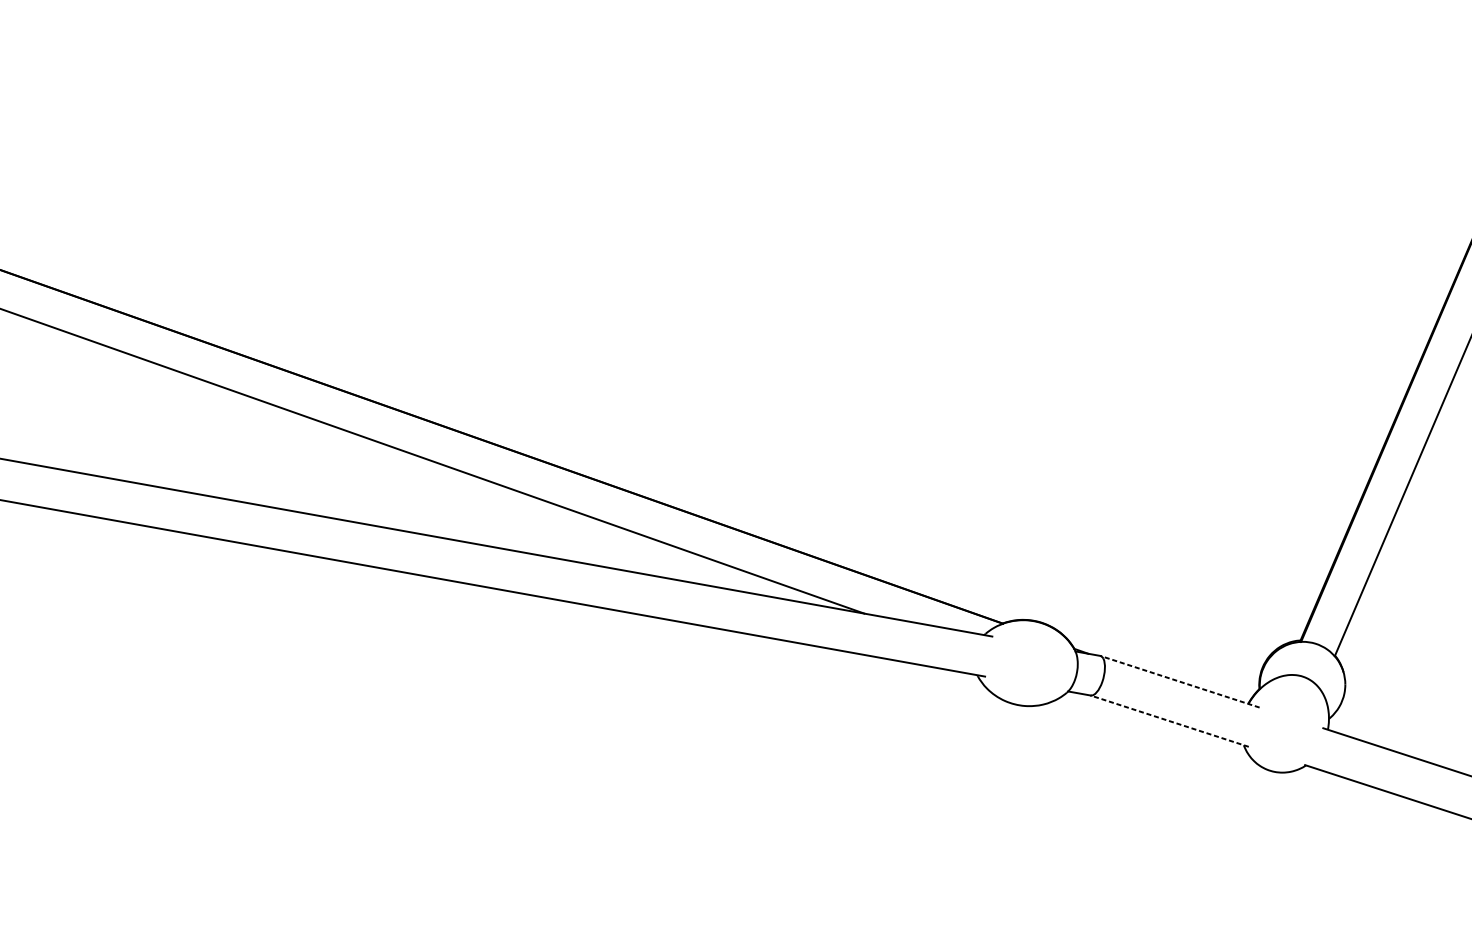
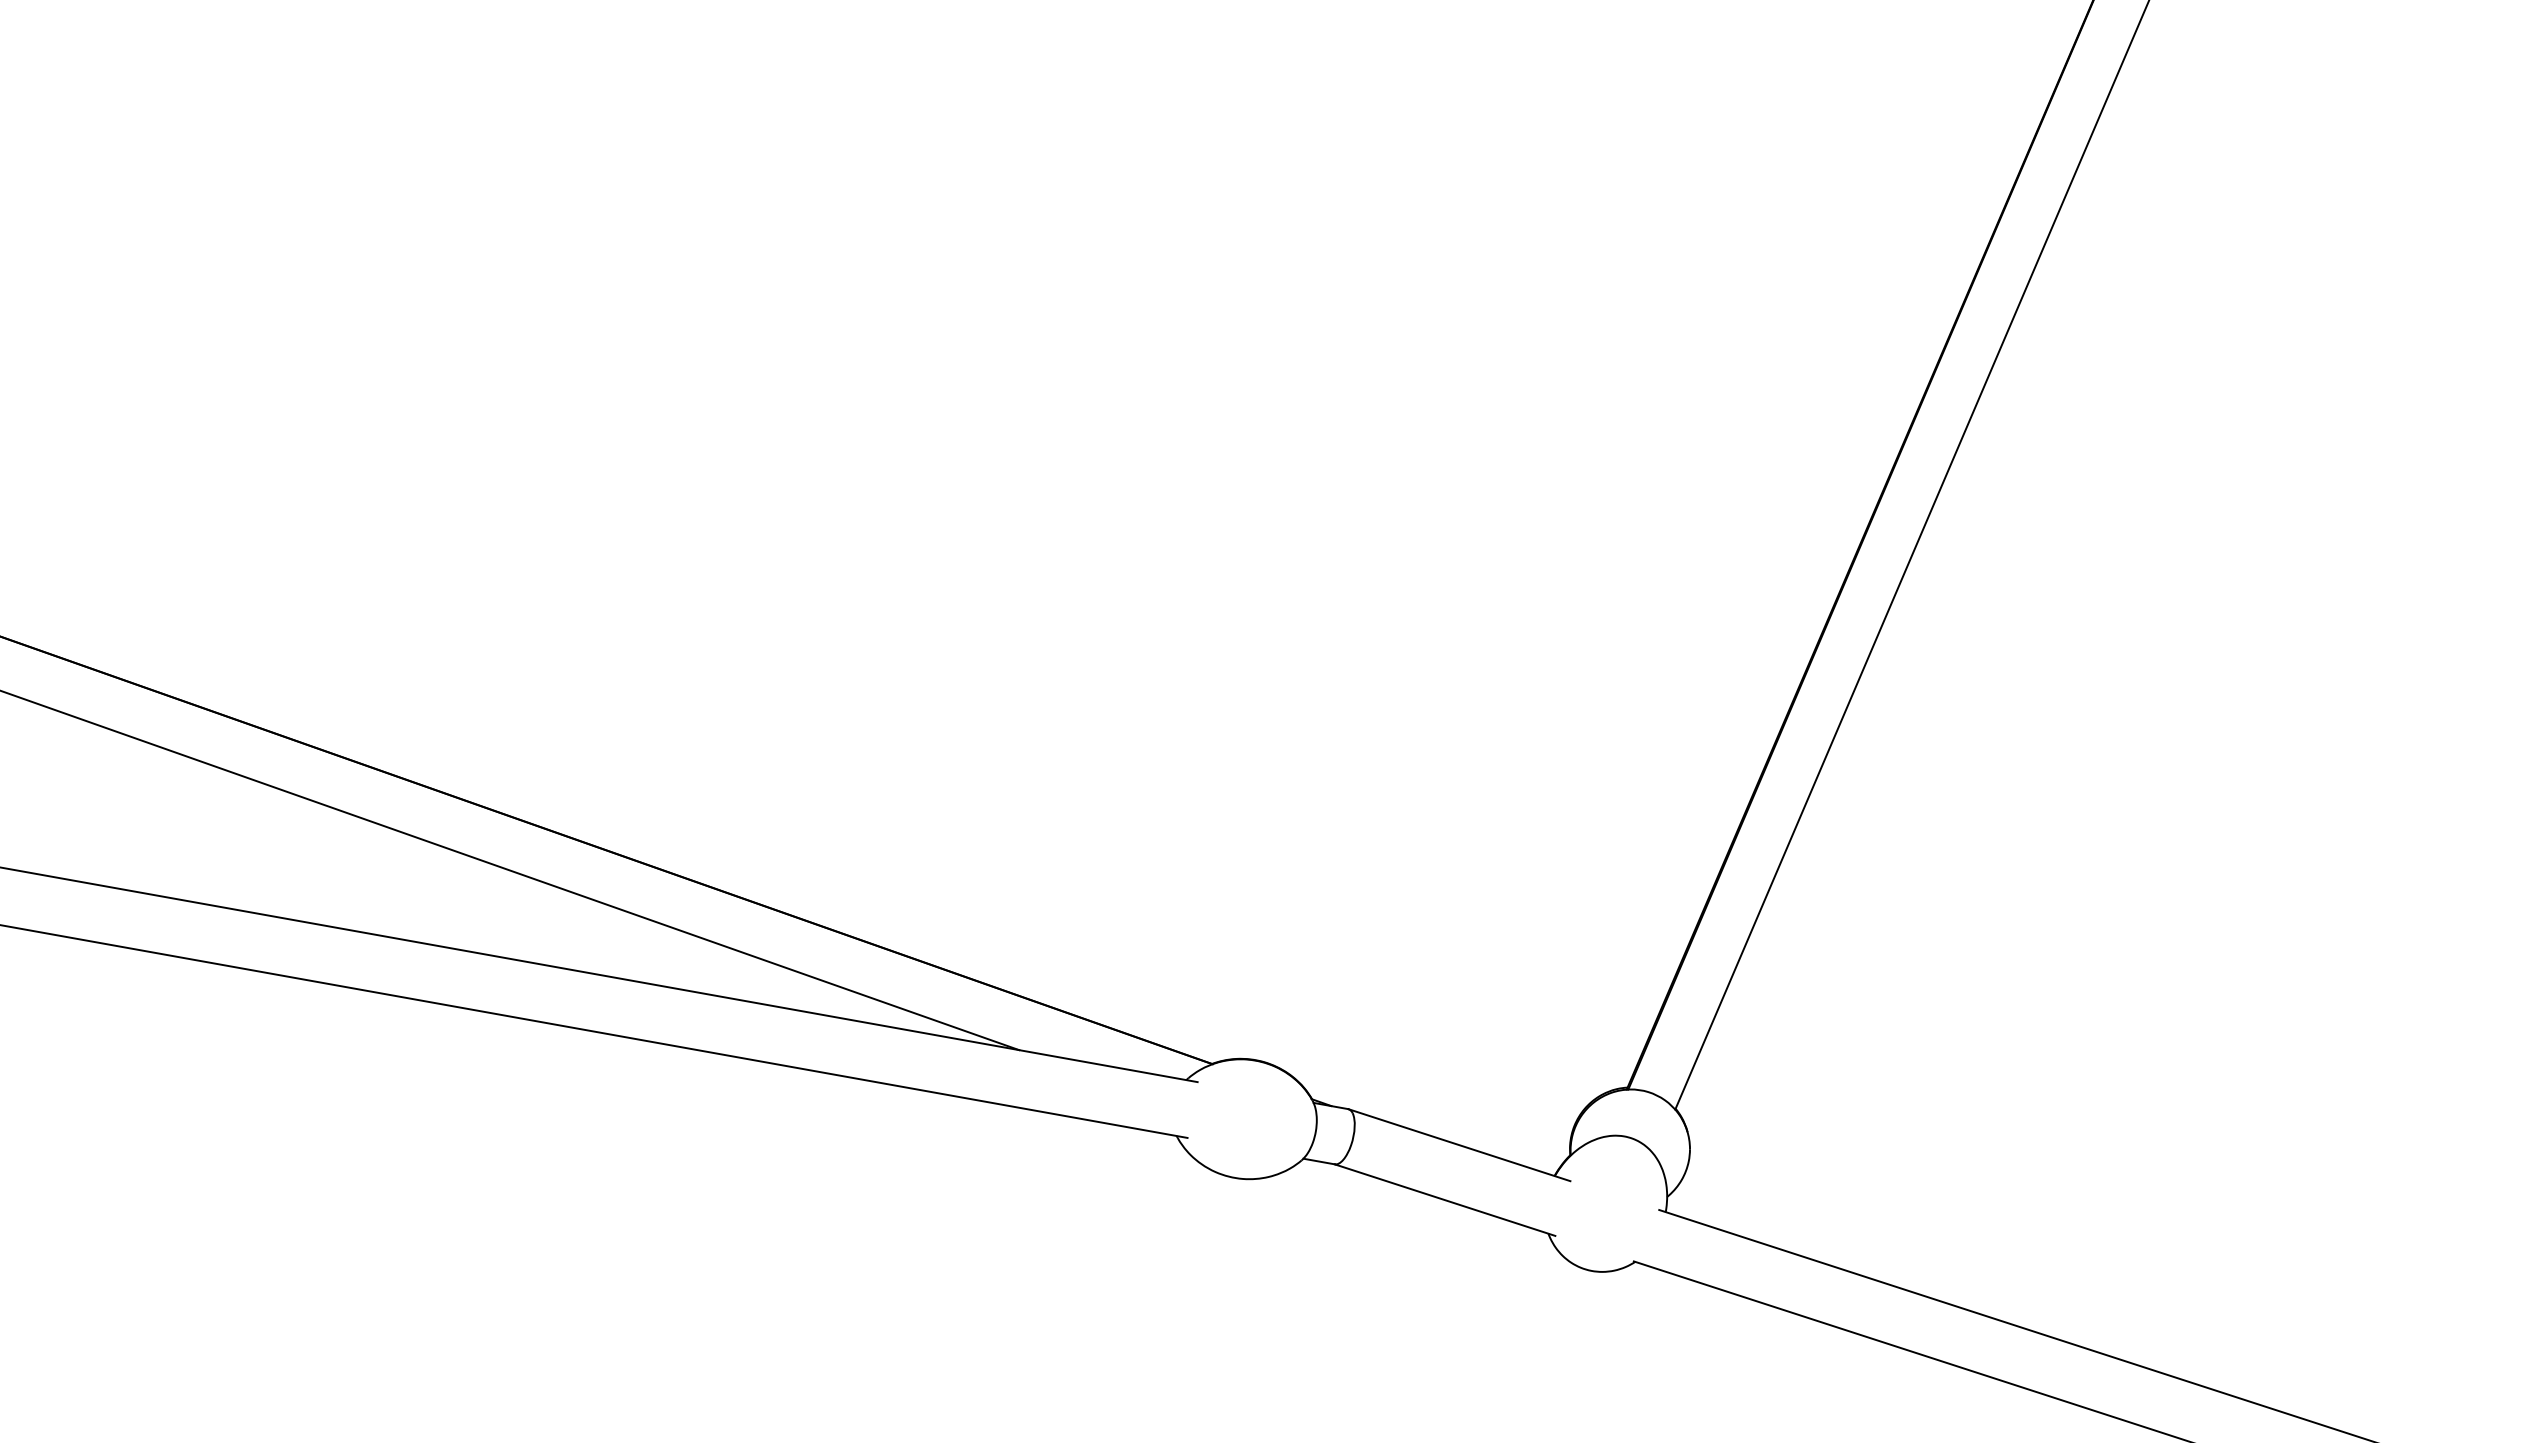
line: (1180, 682) -> (1459, 1145), dashed -> solid
line: (1169, 720) -> (1444, 1199), dashed -> solid

